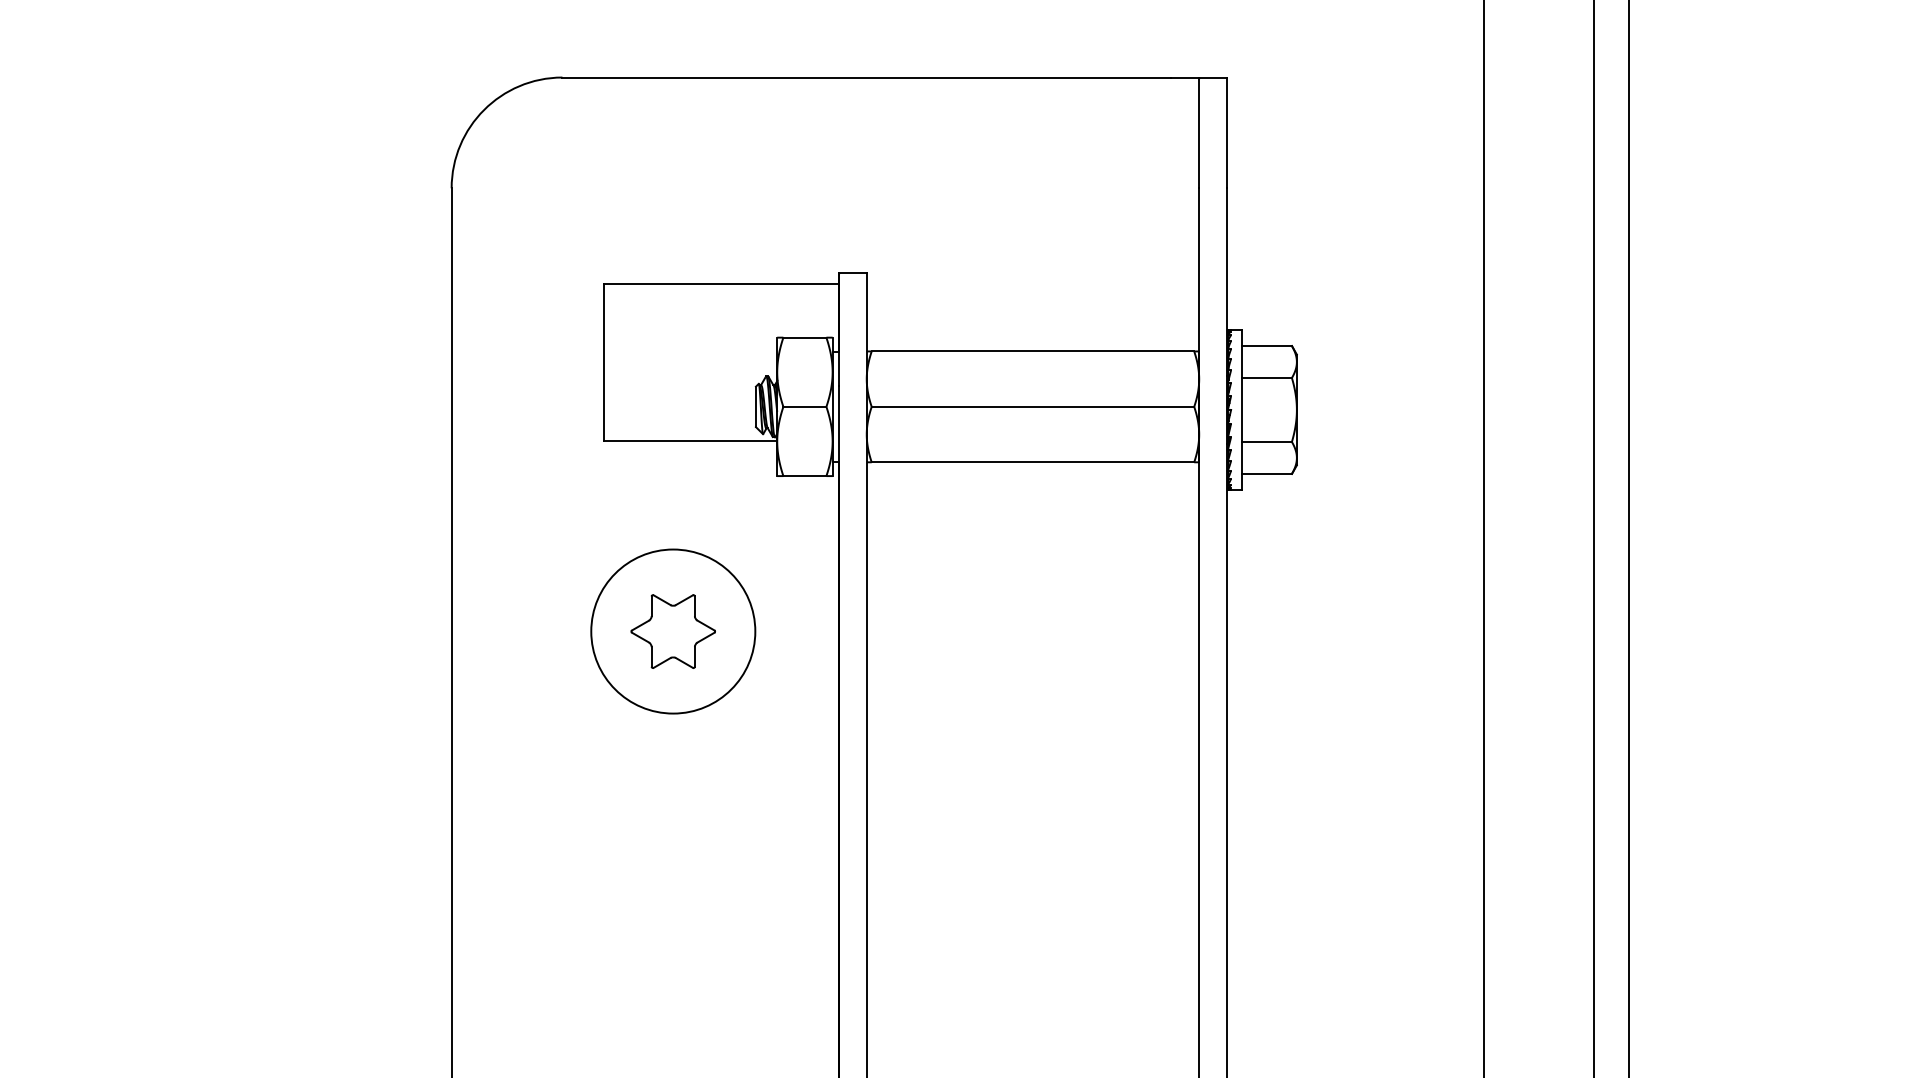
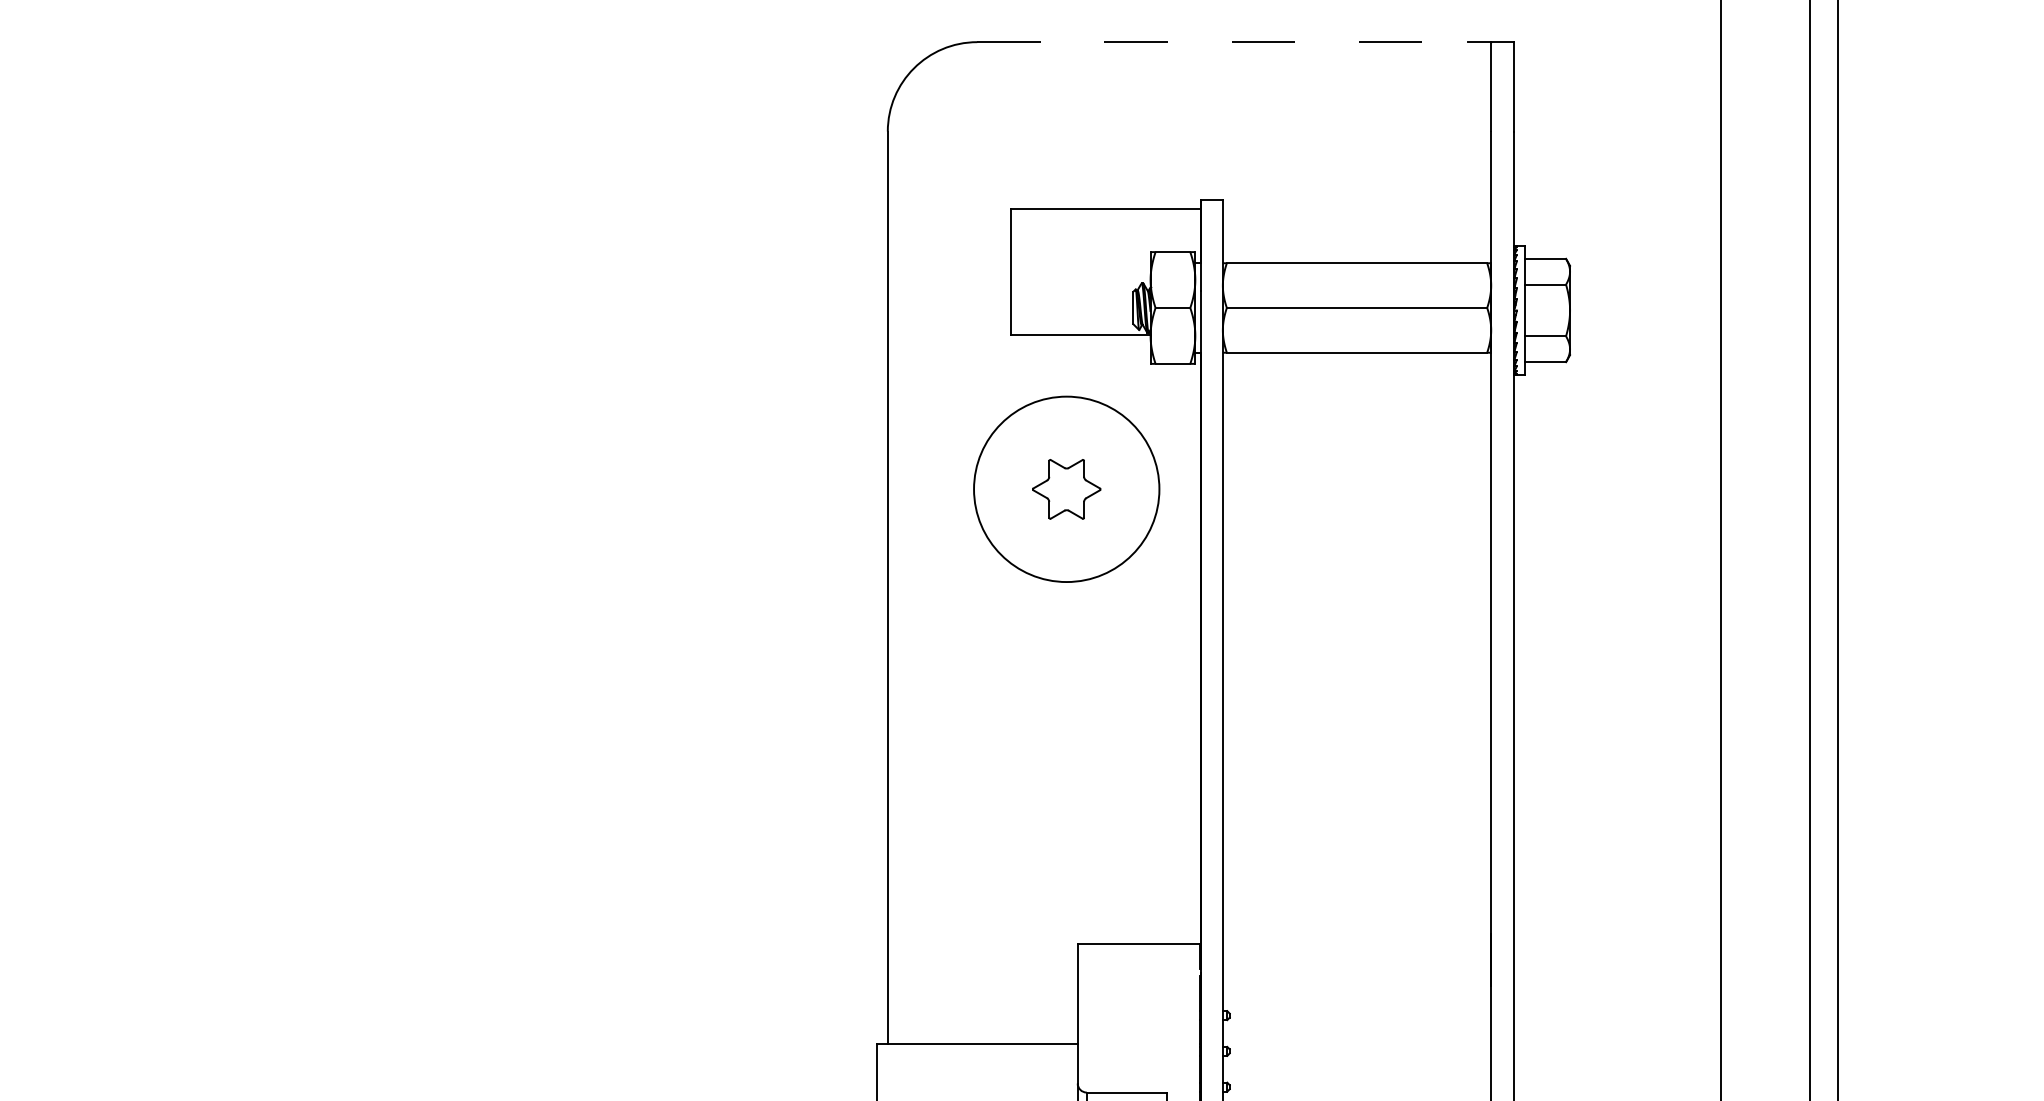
line: (866, 77) -> (1222, 42), solid -> dashed
circle: (673, 631) -> (1066, 489), size x1.4

